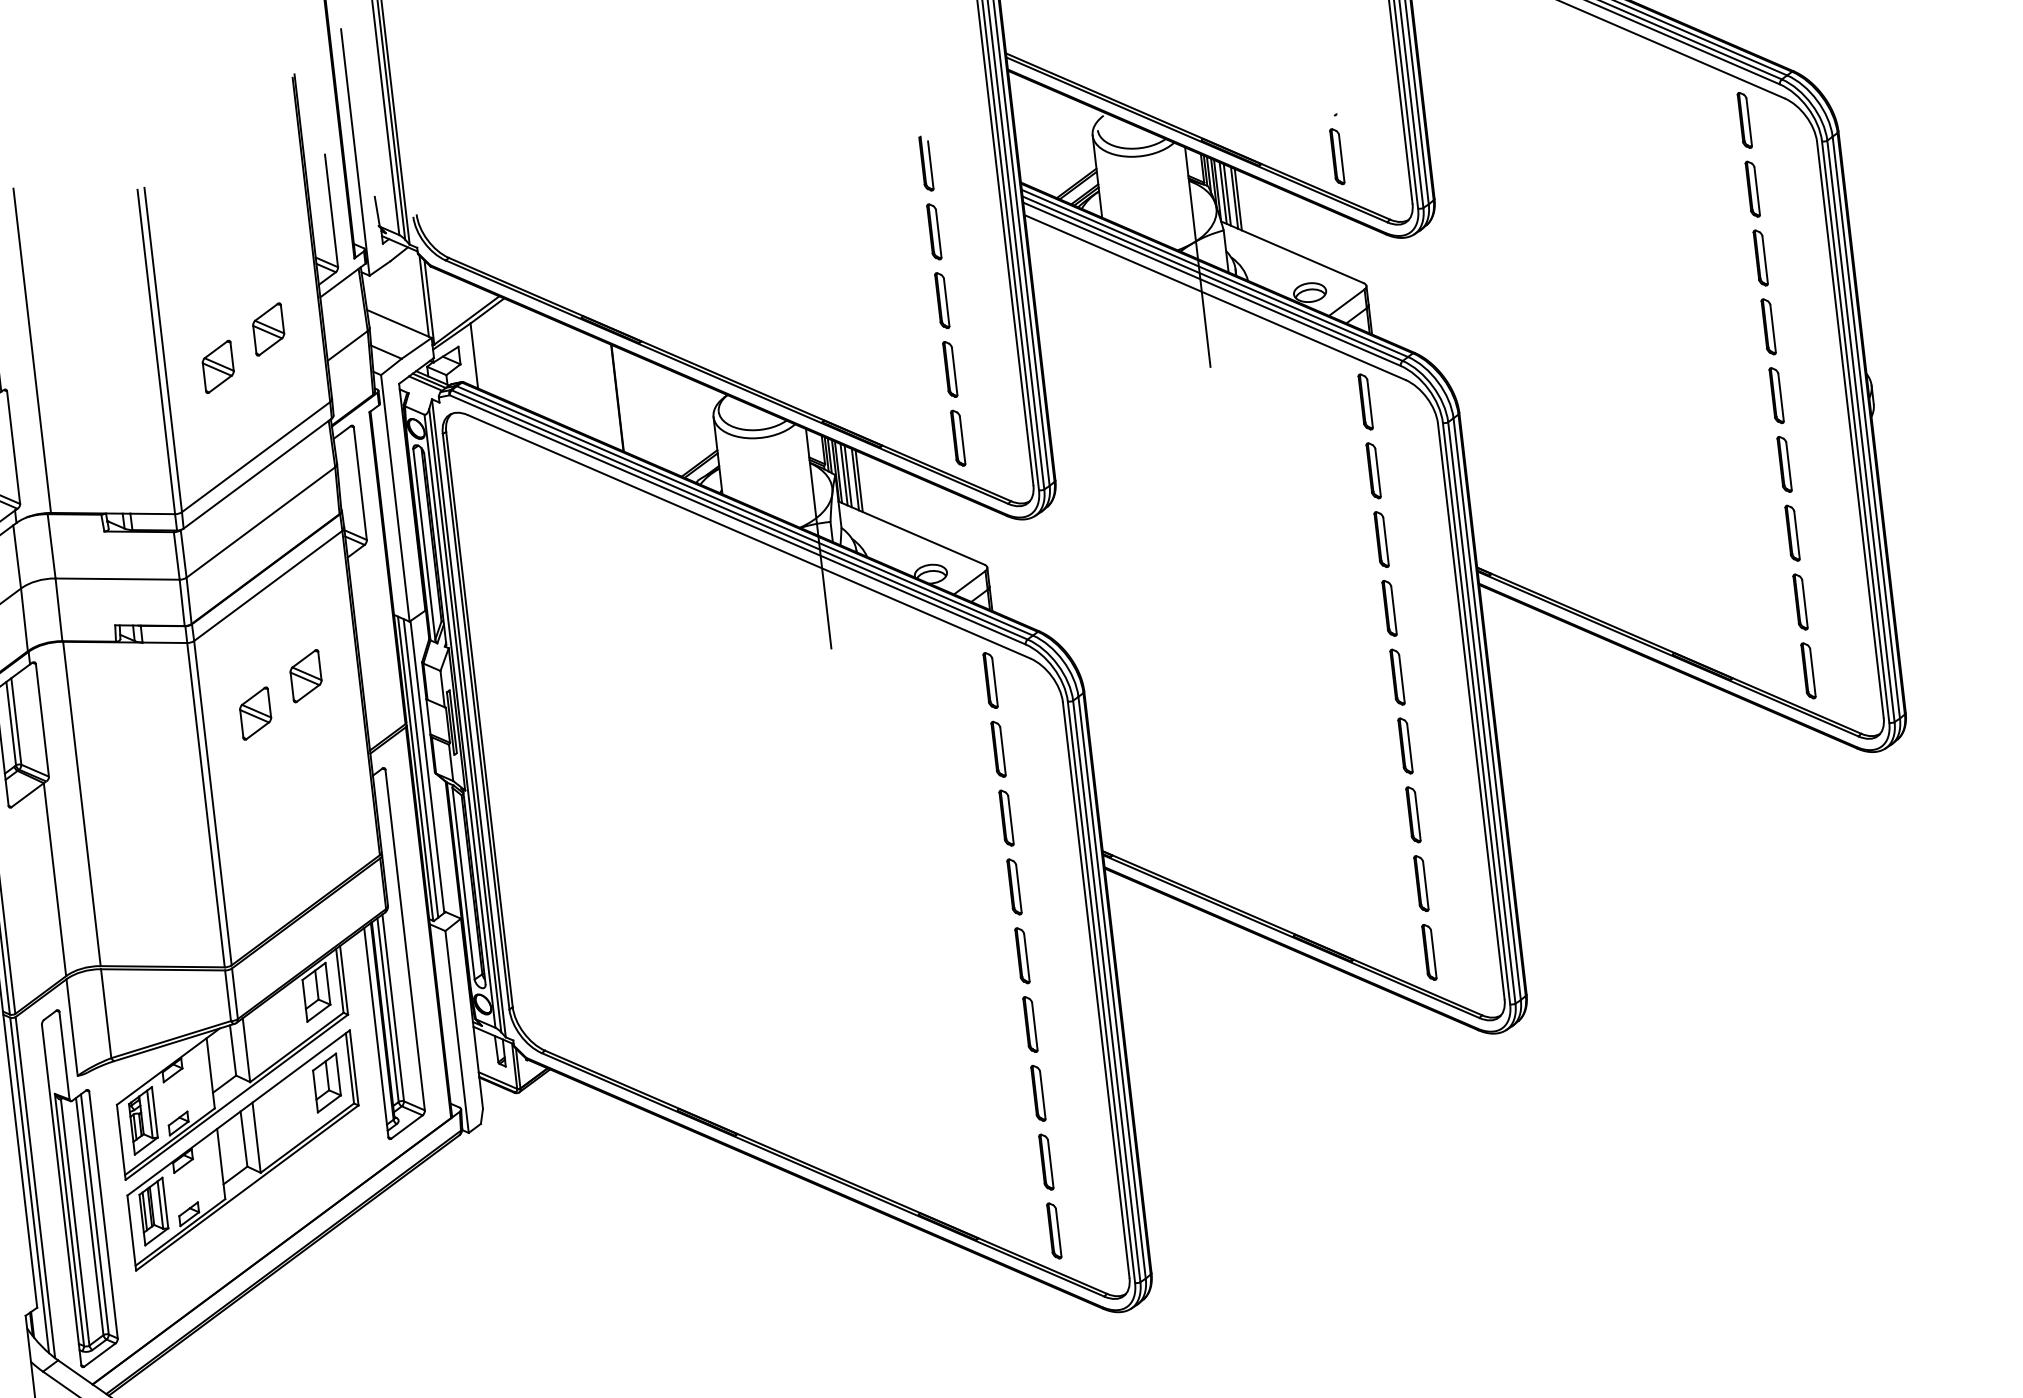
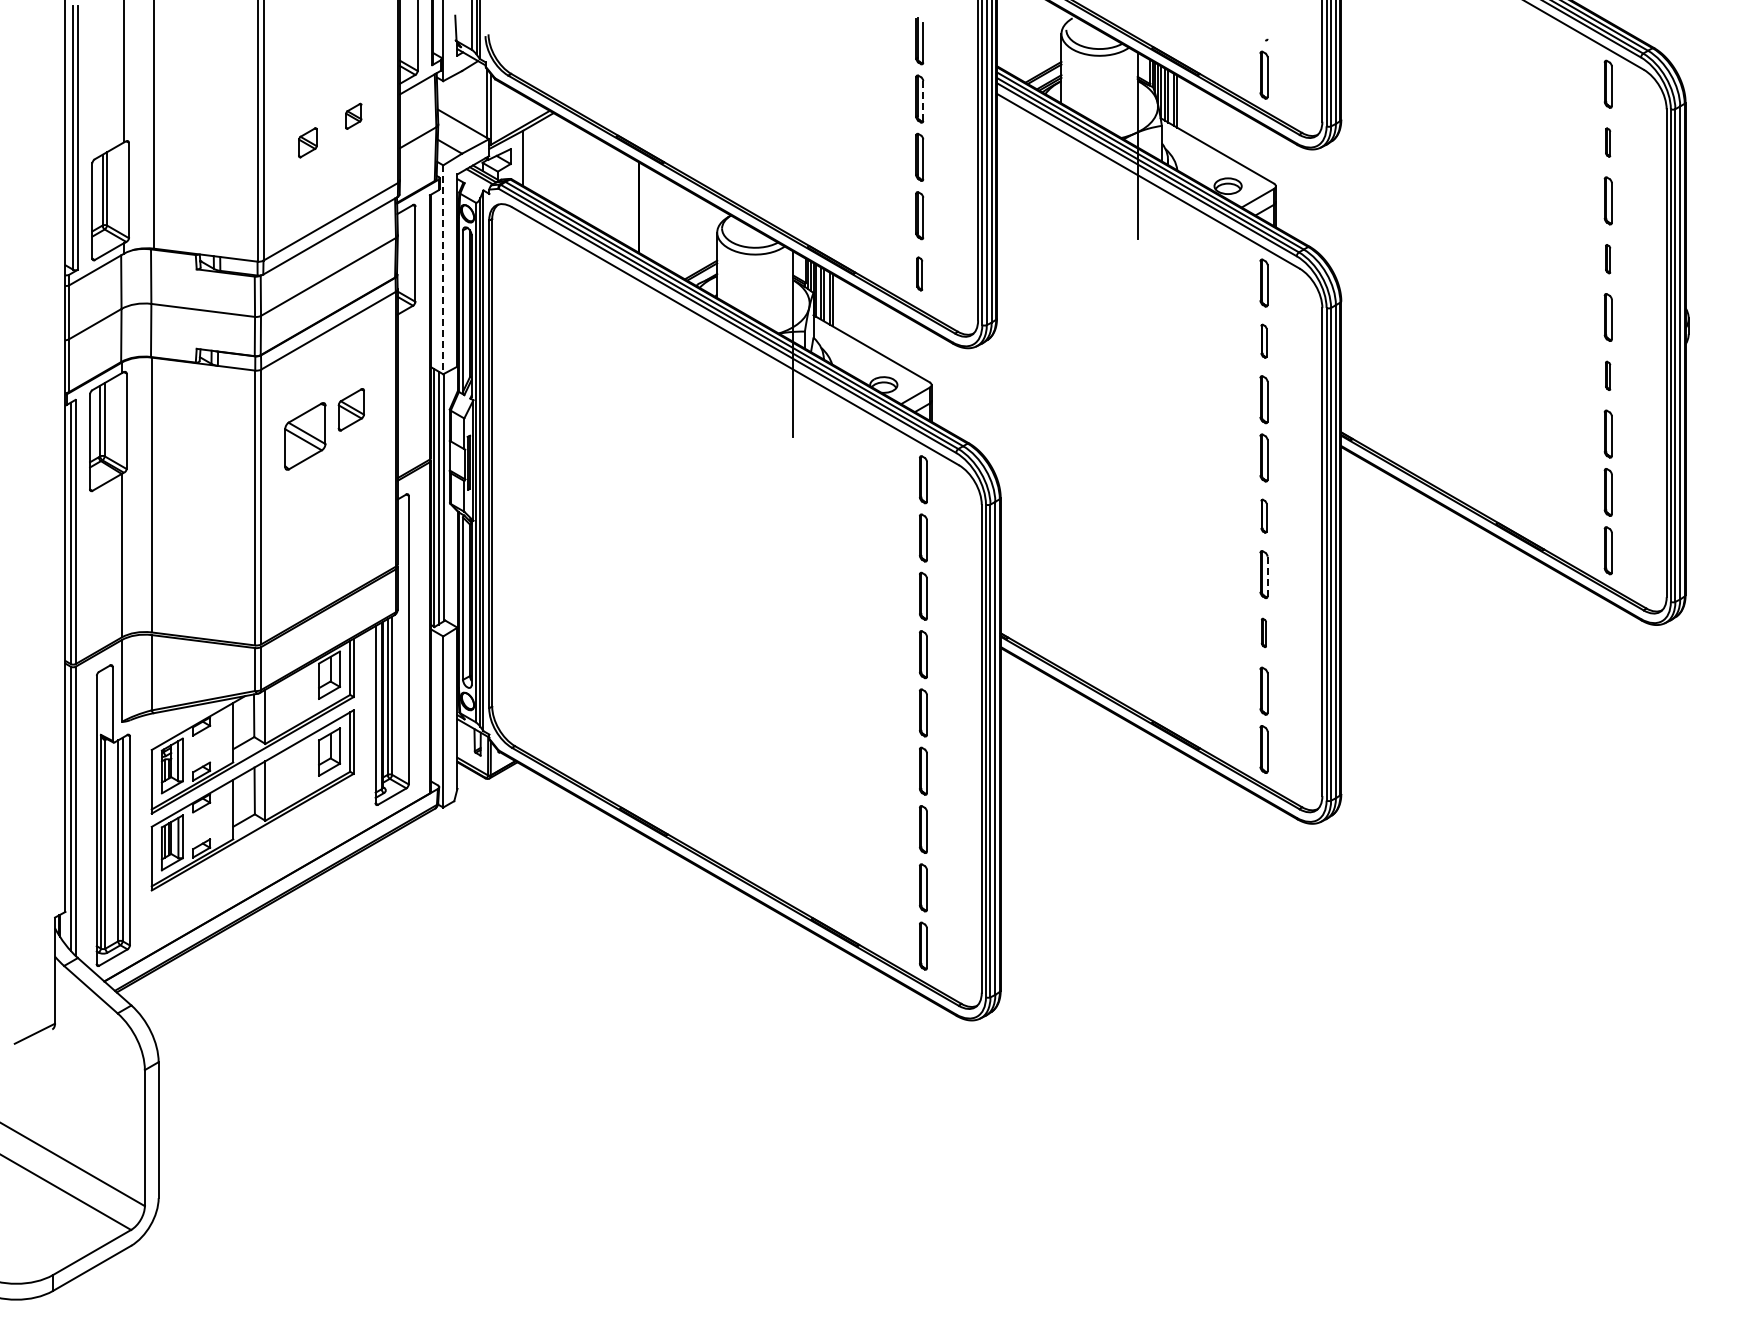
part: (1751, 189) -> (1607, 142), size x0.6
line: (939, 234) -> (923, 101), solid -> dashed
part: (1767, 326) -> (1607, 258), size x0.6
part: (268, 329) -> (353, 116), size x0.6
part: (217, 366) -> (307, 142), size x0.7
part: (957, 437) -> (919, 273), size x0.7
part: (1783, 464) -> (1607, 375), size x0.6
part: (1372, 469) -> (1263, 340), size x0.7
line: (395, 499) -> (443, 270), solid -> dashed
part: (1396, 676) -> (1263, 515), size x0.7
part: (255, 712) -> (305, 435), size x1.6
line: (1409, 747) -> (1267, 576), solid -> dashed
part: (1412, 814) -> (1263, 632), size x0.6

